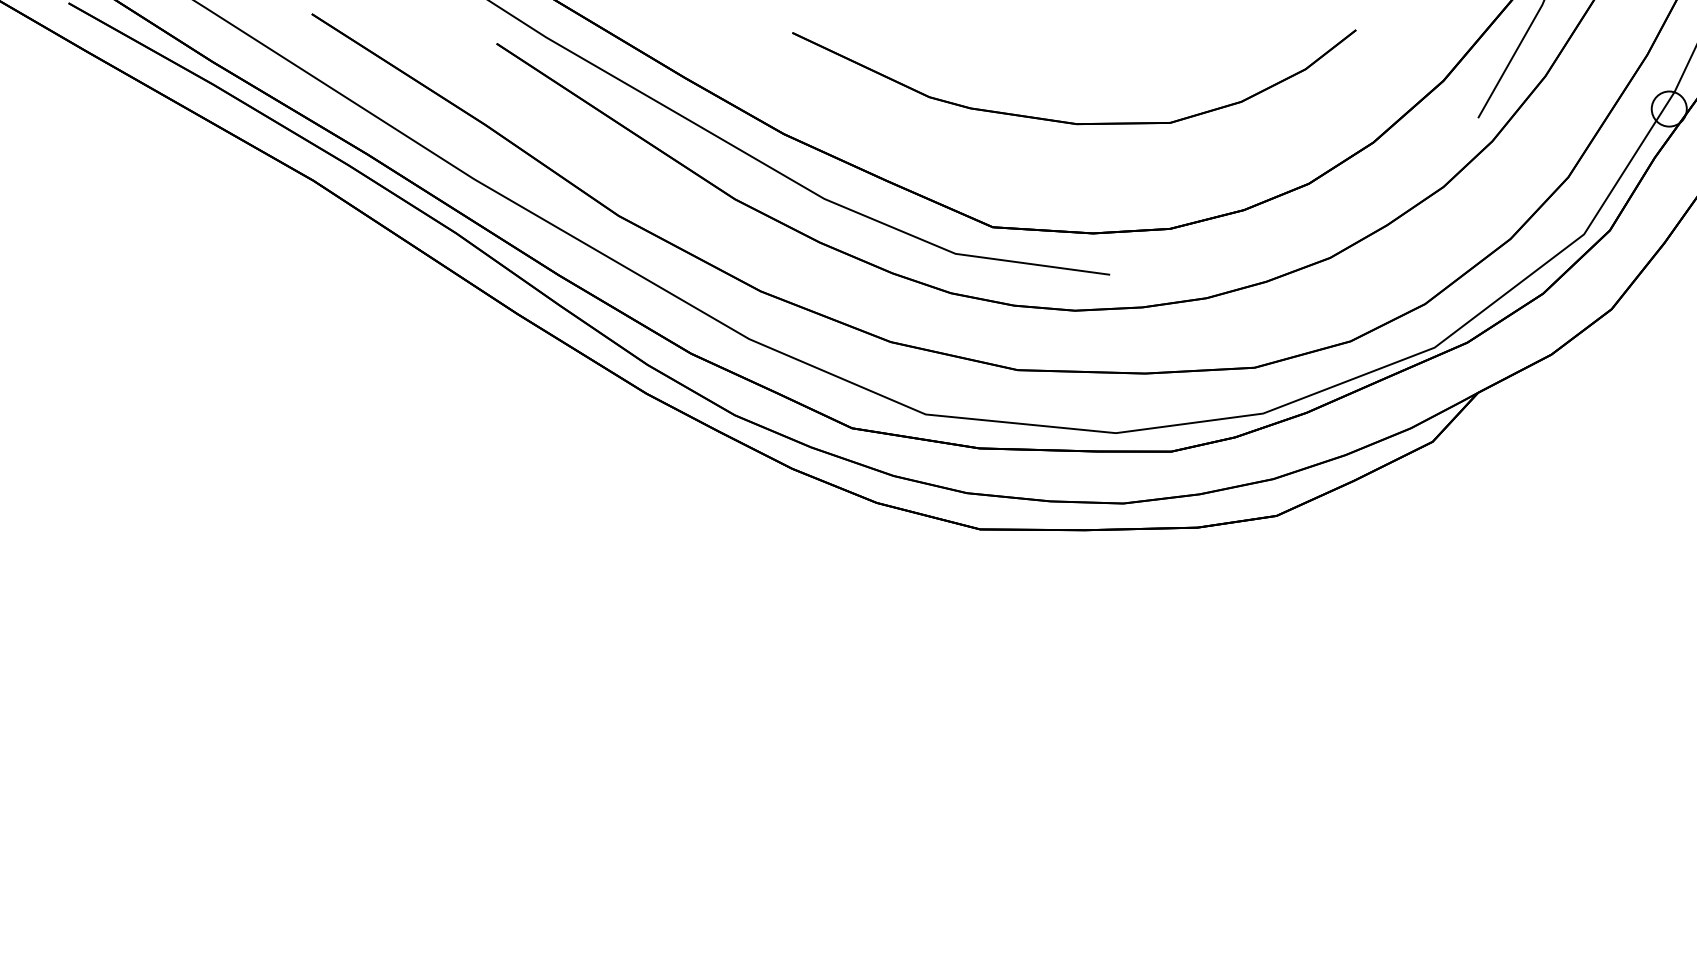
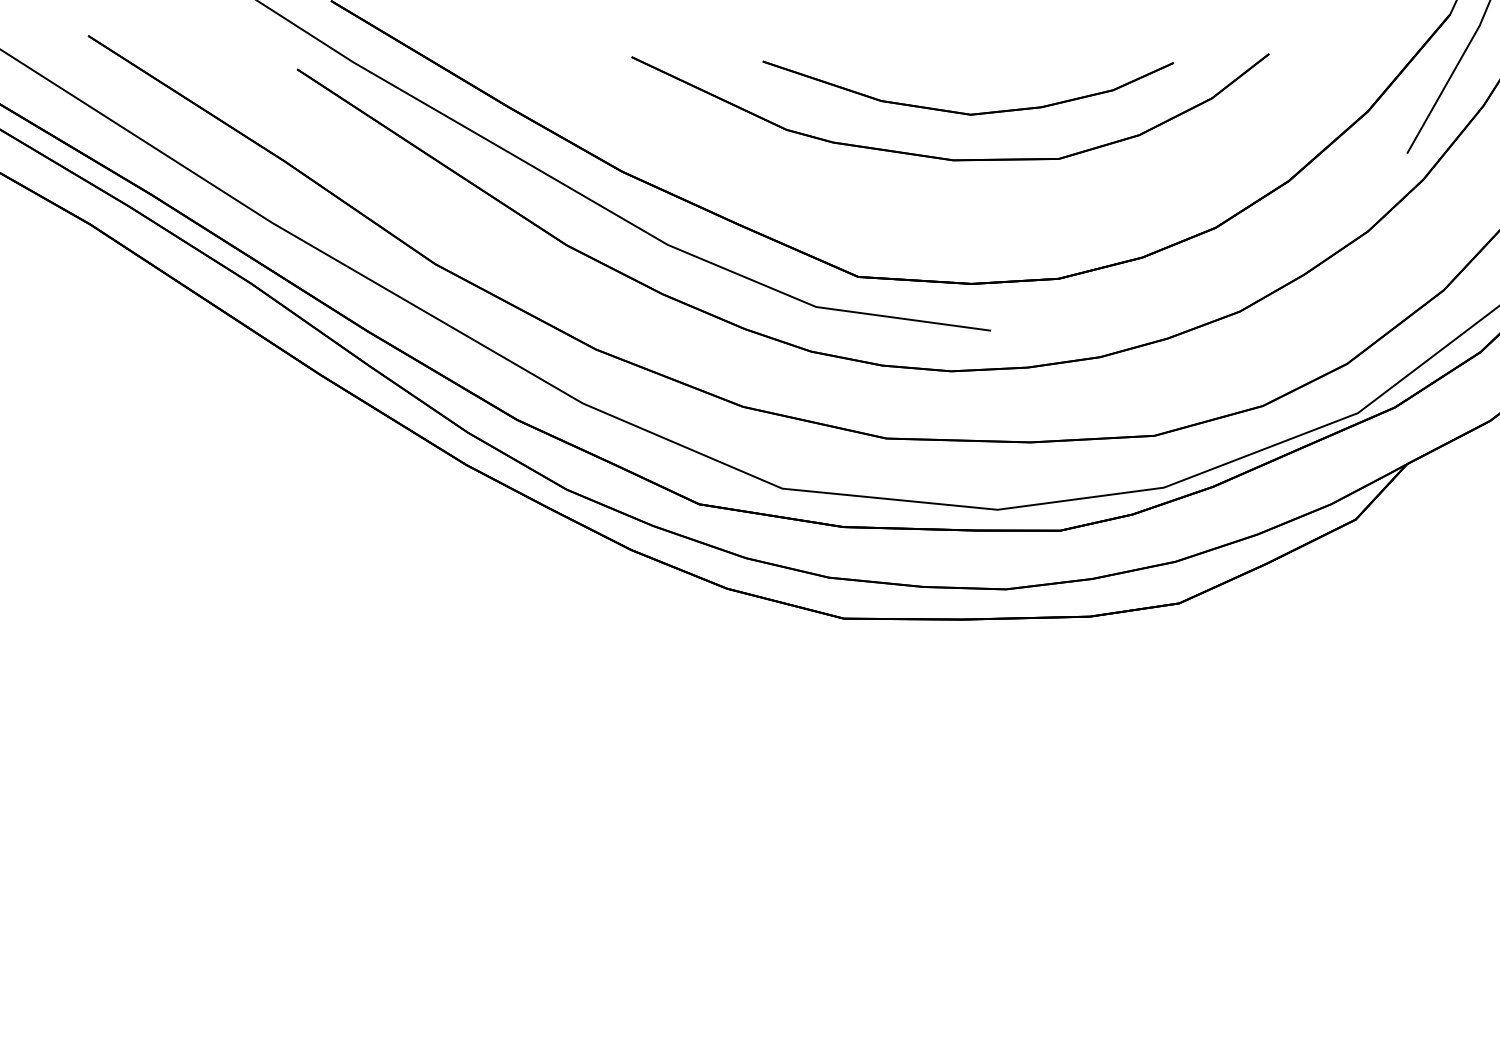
part: (1085, 81) -> (963, 112), added

